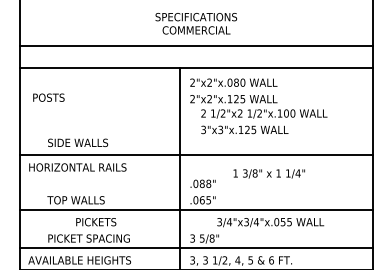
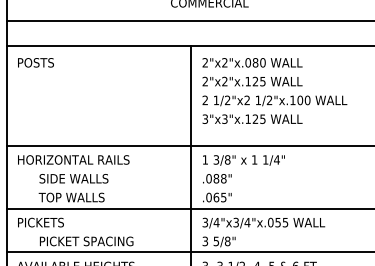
text: (48, 97) -> (35, 62), moved
text: (264, 121) -> (275, 109), moved
text: (78, 142) -> (74, 178), moved
text: (268, 173) -> (242, 159), moved
text: (96, 222) -> (41, 223), moved
text: (270, 222) -> (263, 223), moved

